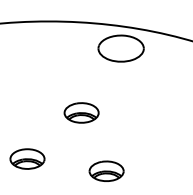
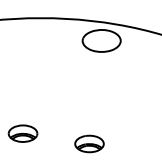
part: (81, 112) -> (68, 94), removed

